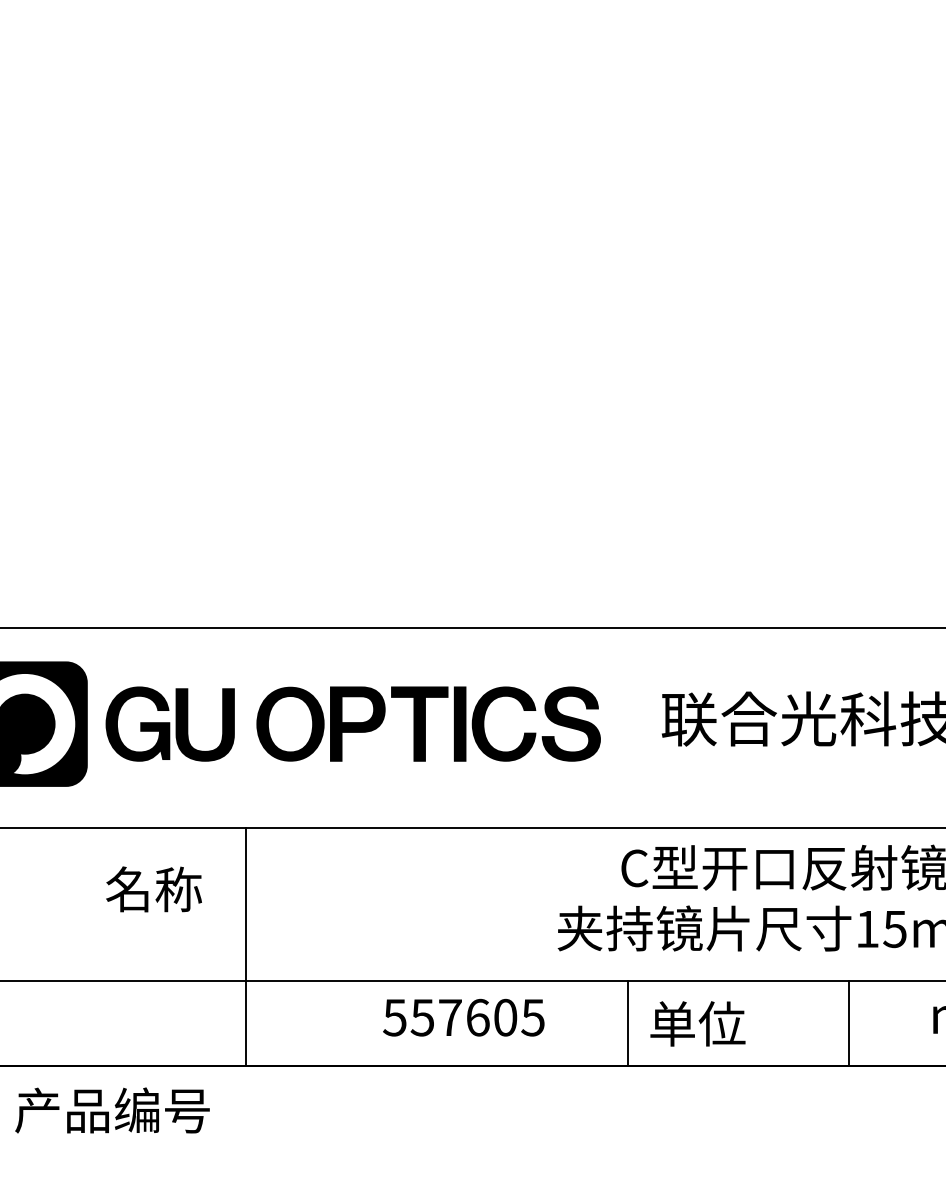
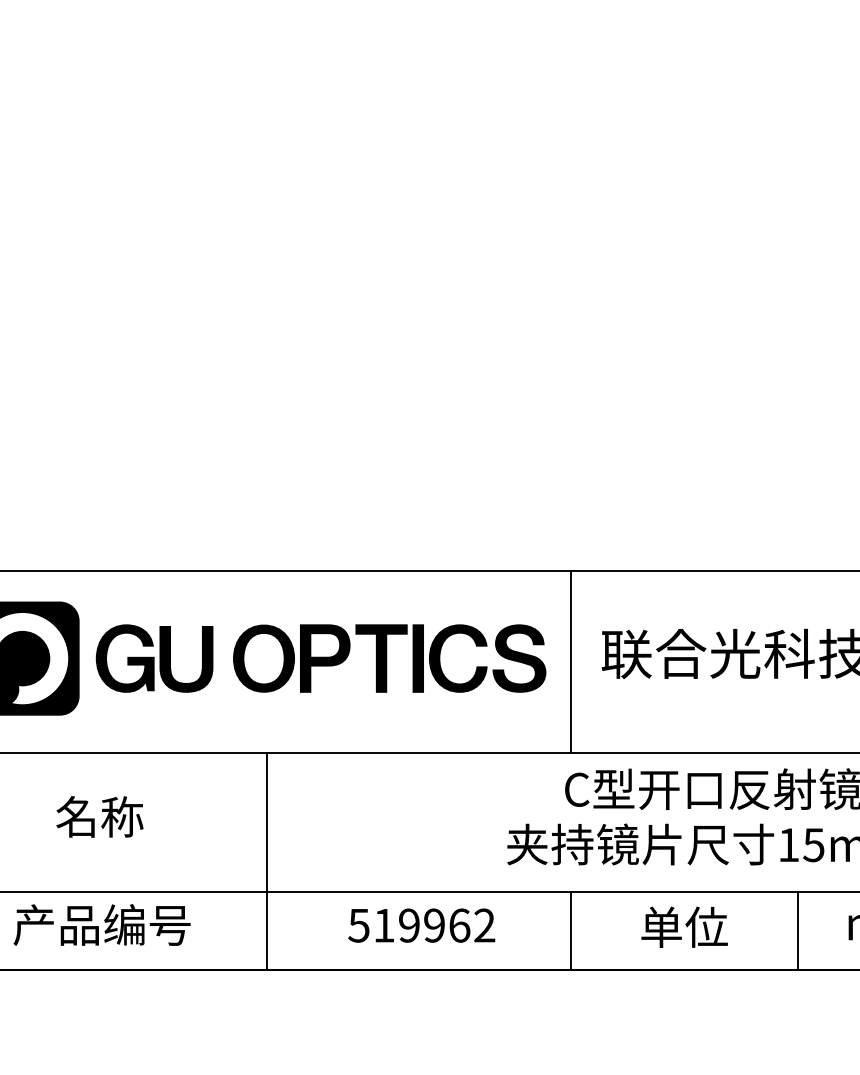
line: (627, 727) -> (570, 661), added
text: (153, 888) -> (99, 816), moved
line: (245, 946) -> (266, 860), moved
text: (477, 1017) -> (434, 925), 557605 -> 519962
text: (697, 1023) -> (684, 926), moved
line: (848, 1023) -> (797, 930), moved
text: (111, 1109) -> (101, 924), moved

